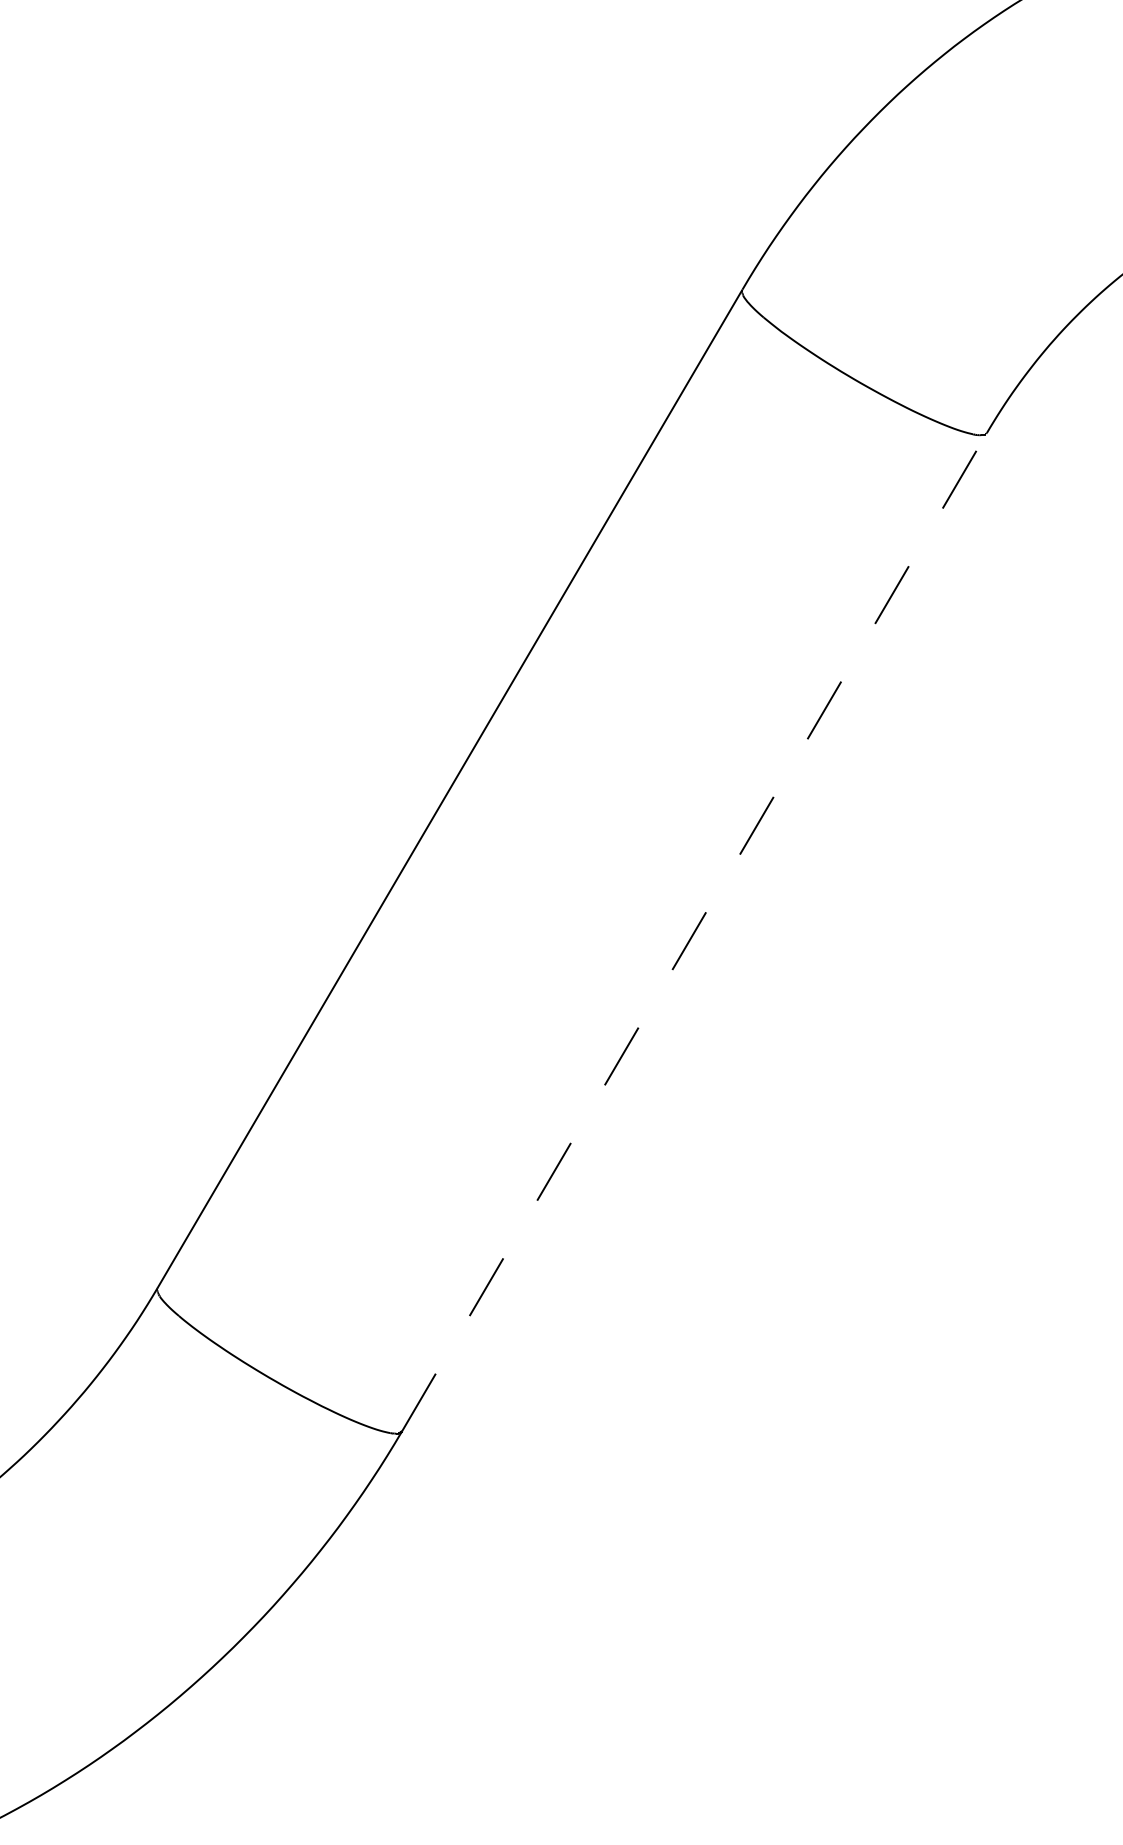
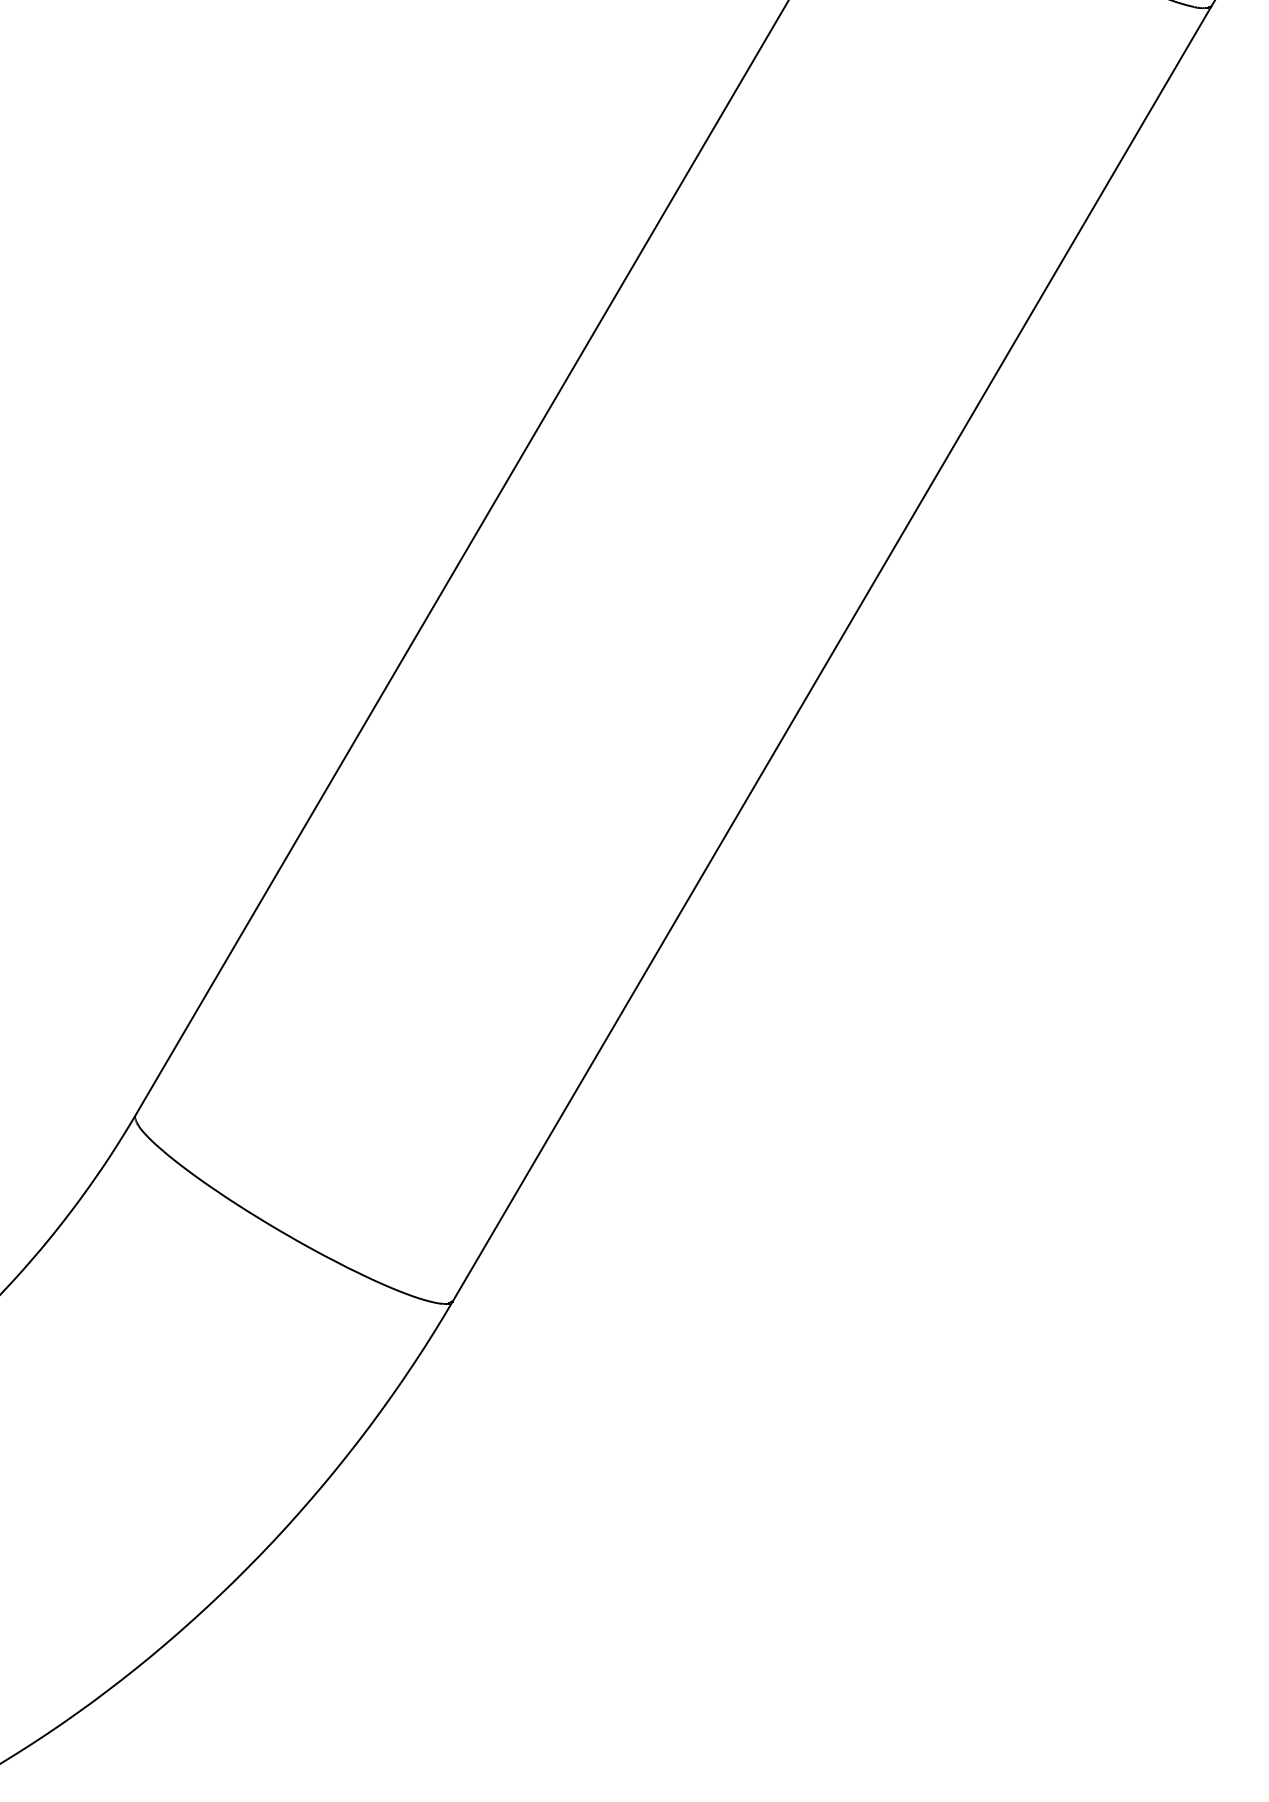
line: (694, 932) -> (832, 653), dashed -> solid

